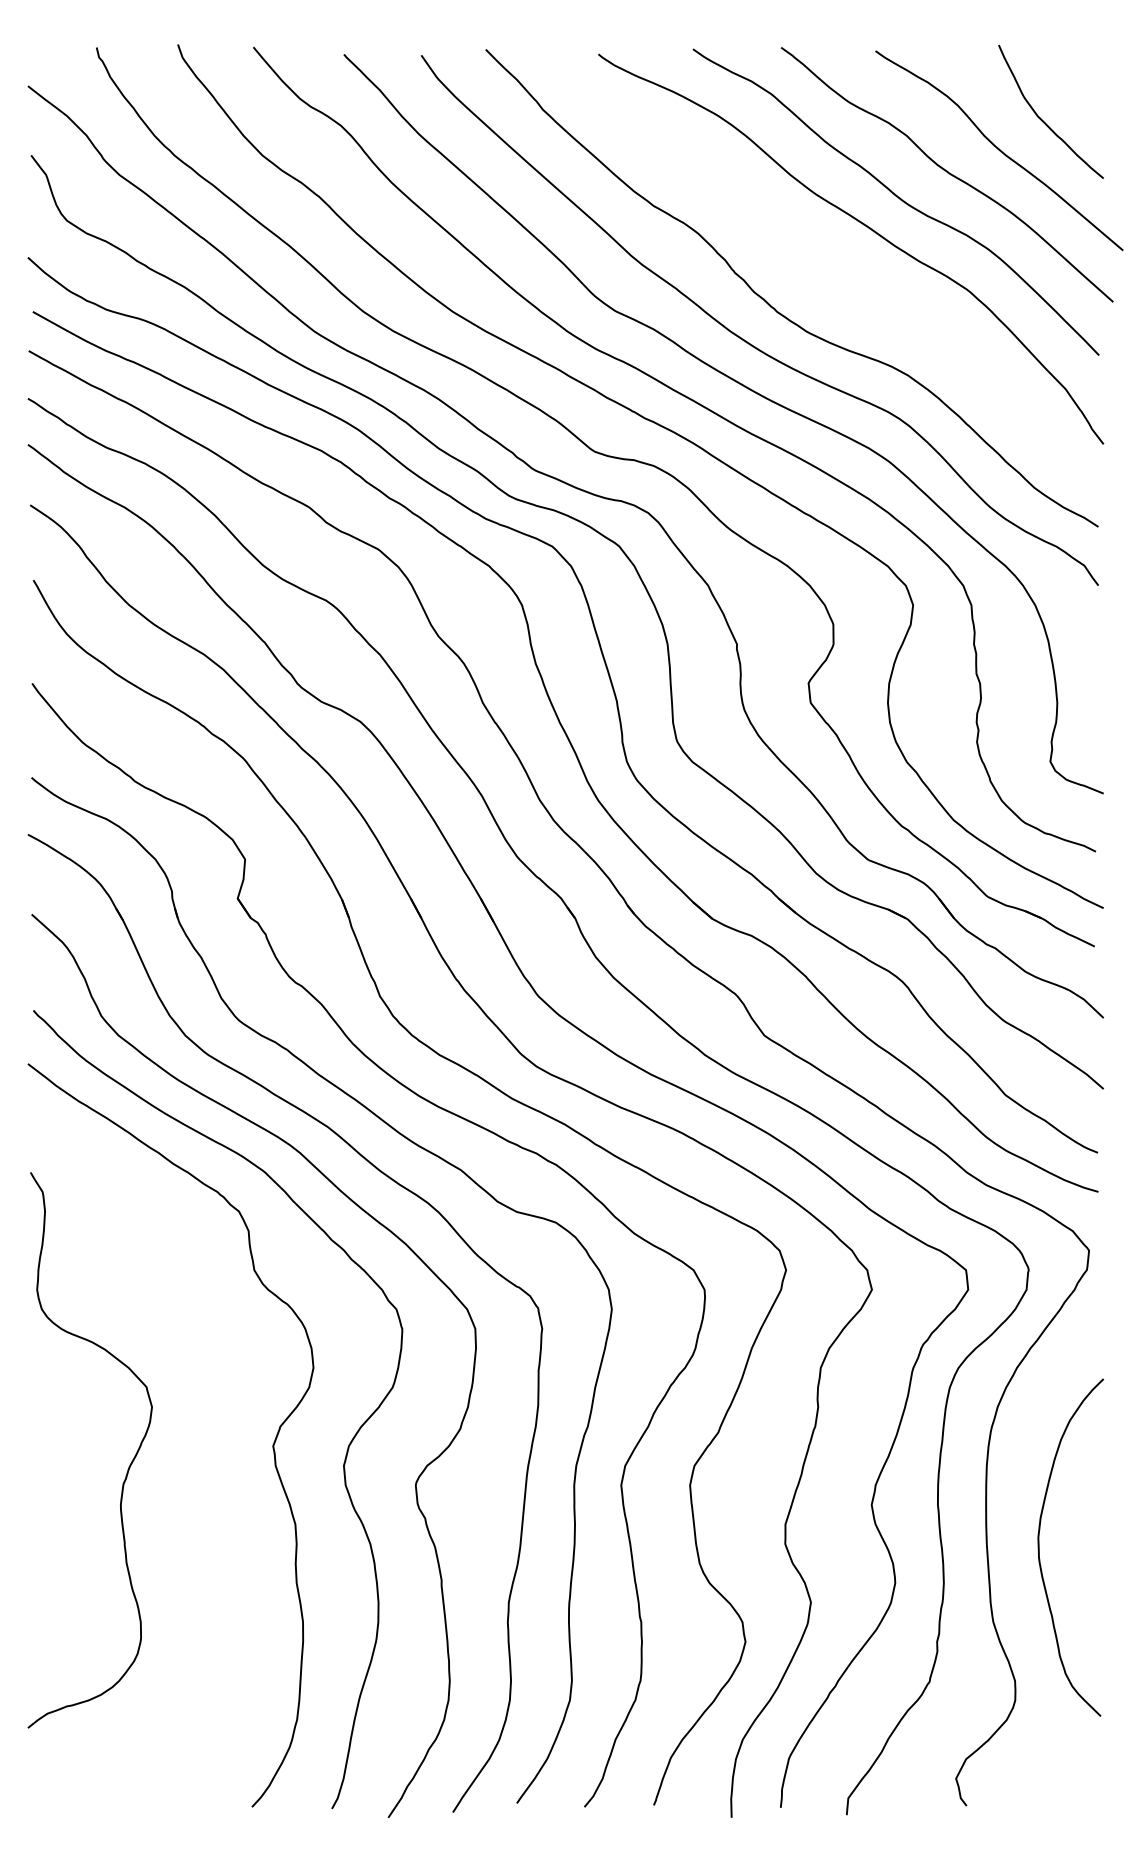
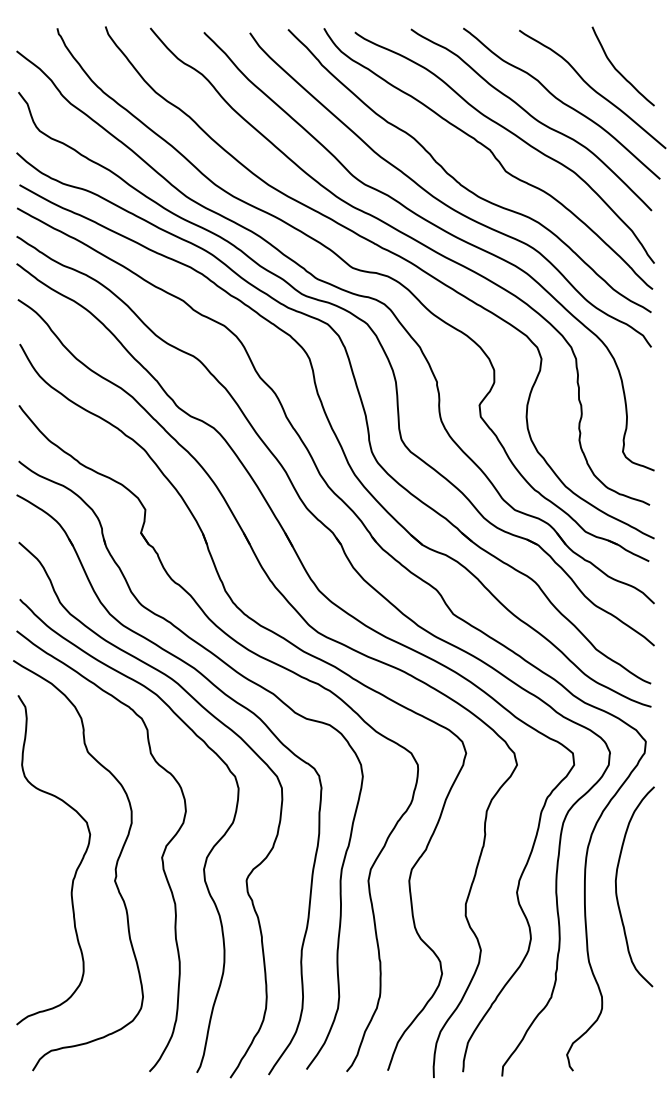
curve: (830, 262) -> (492, 155), added
curve: (193, 1466) -> (114, 869), added
curve: (1039, 1547) -> (616, 886), moved

